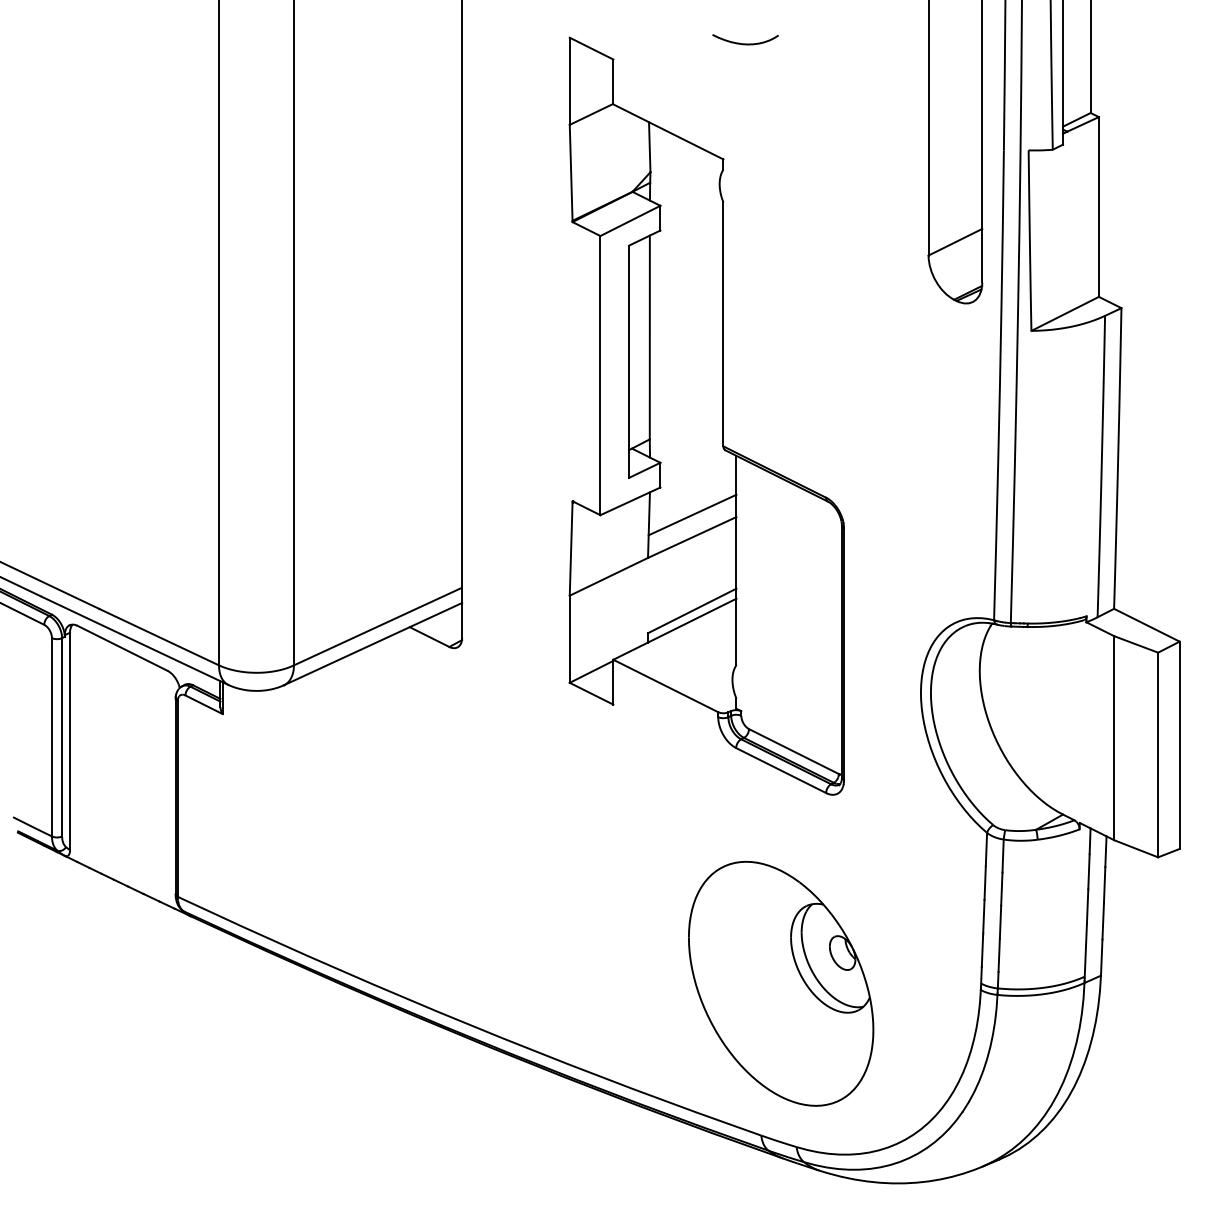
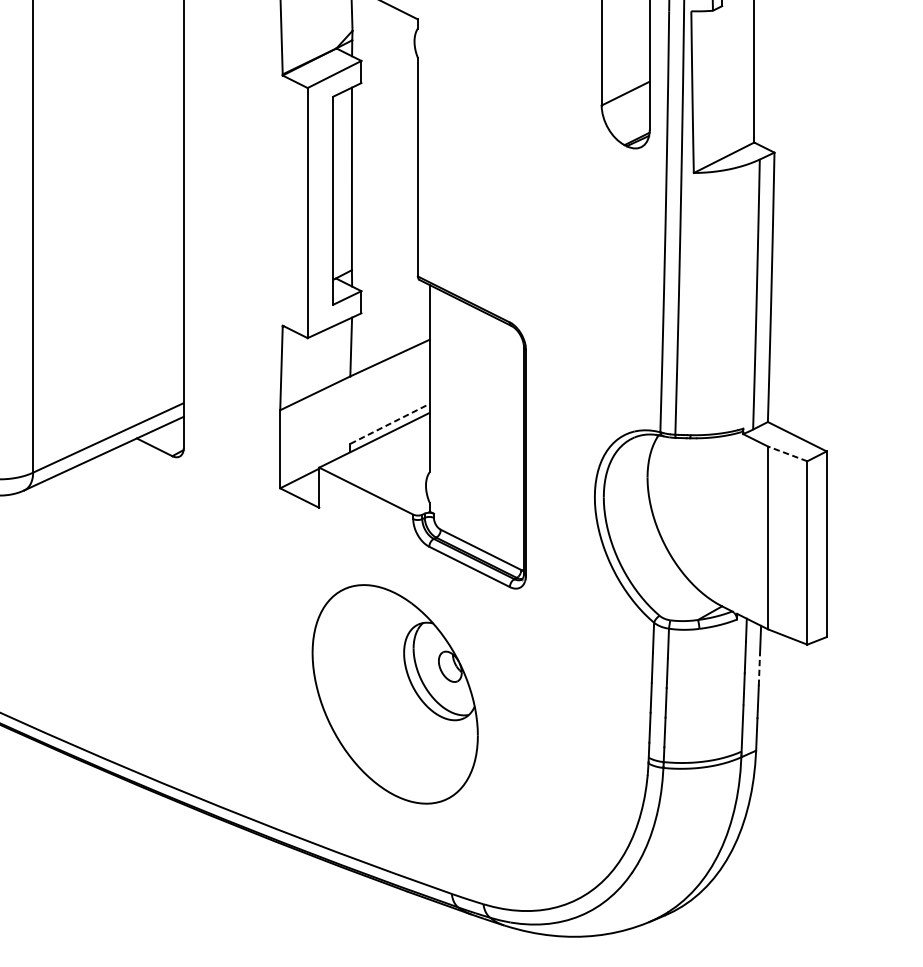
line: (692, 514) -> (390, 337), removed
line: (692, 610) -> (390, 423), solid -> dashed
line: (1135, 644) -> (787, 453), solid -> dashed
line: (1104, 884) -> (759, 668), solid -> dashed
part: (781, 983) -> (395, 694), moved

